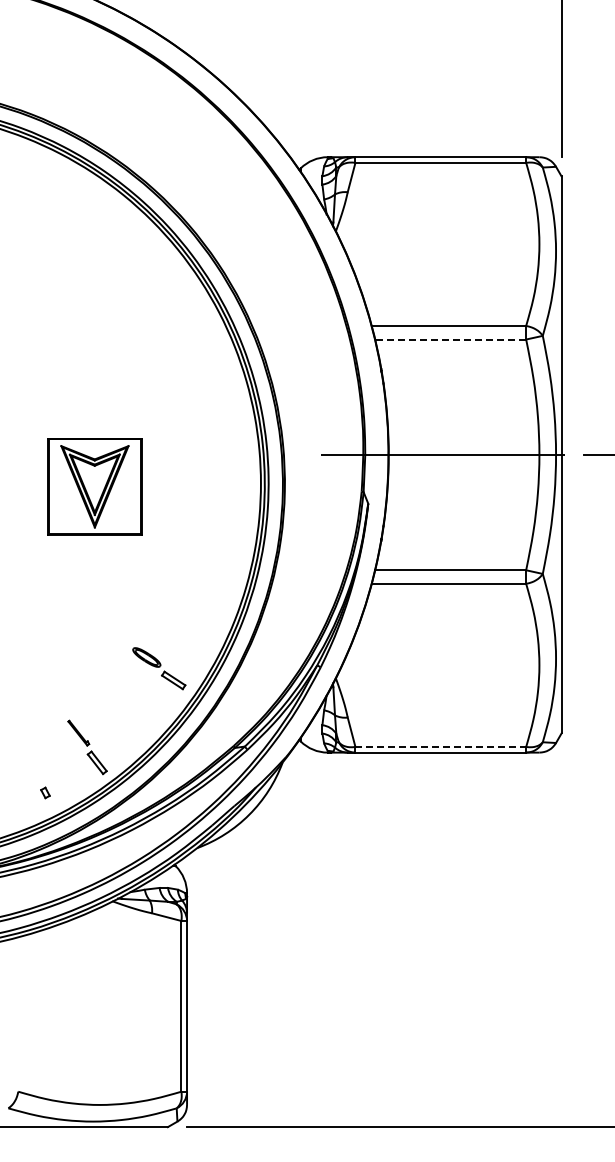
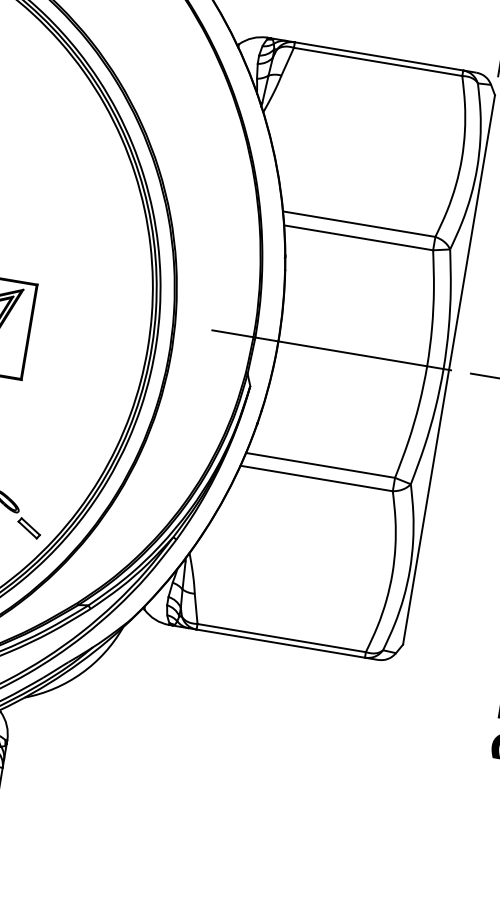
line: (450, 339) -> (358, 237), dashed -> solid
line: (441, 746) -> (282, 637), dashed -> solid

